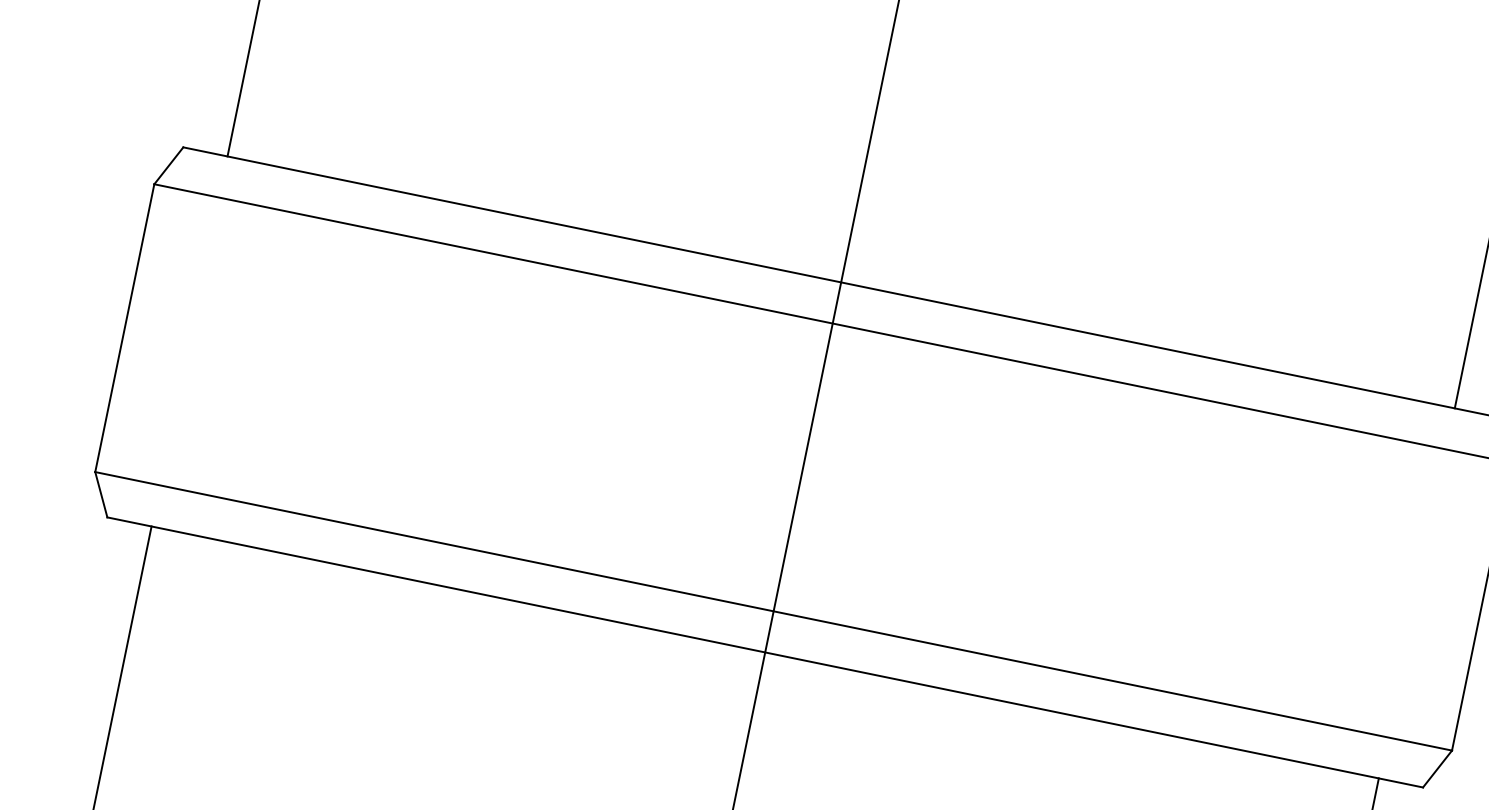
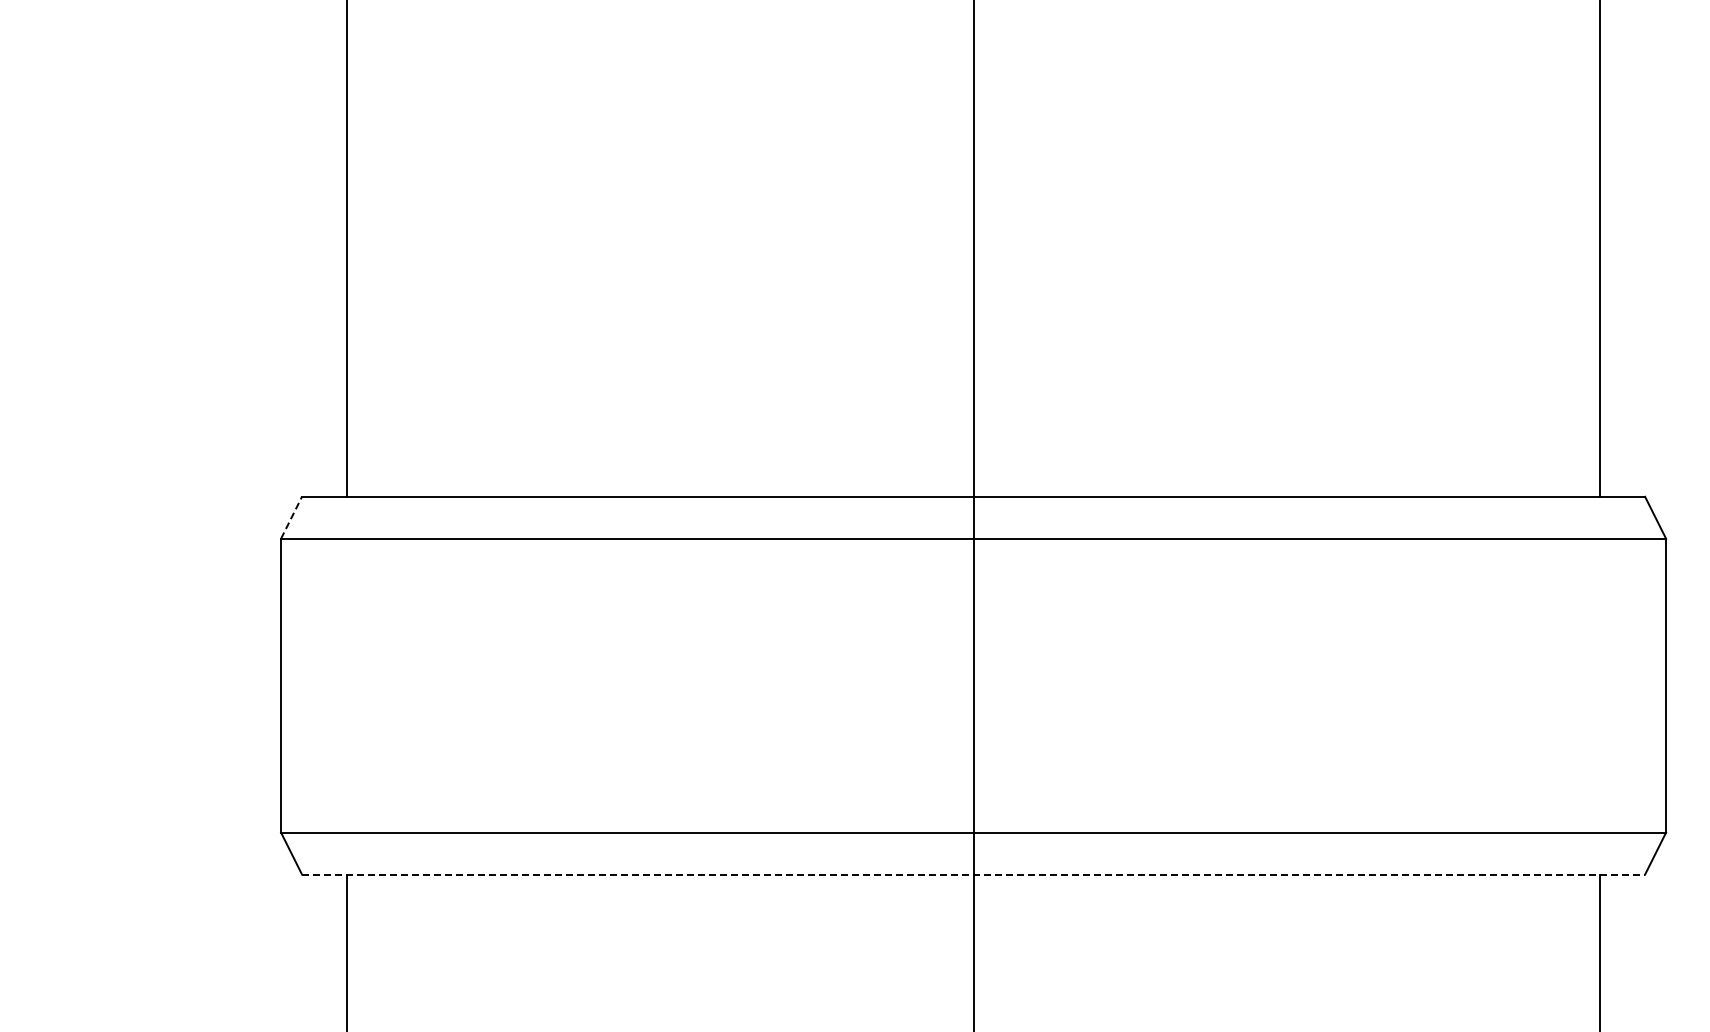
line: (168, 165) -> (291, 517), solid -> dashed
line: (765, 652) -> (973, 874), solid -> dashed

